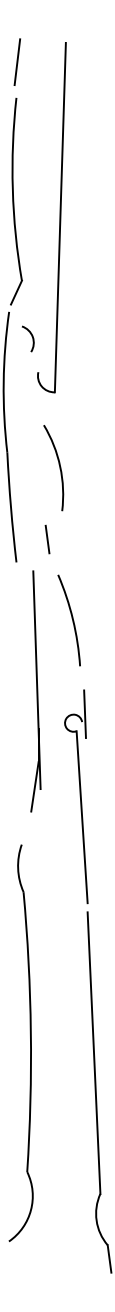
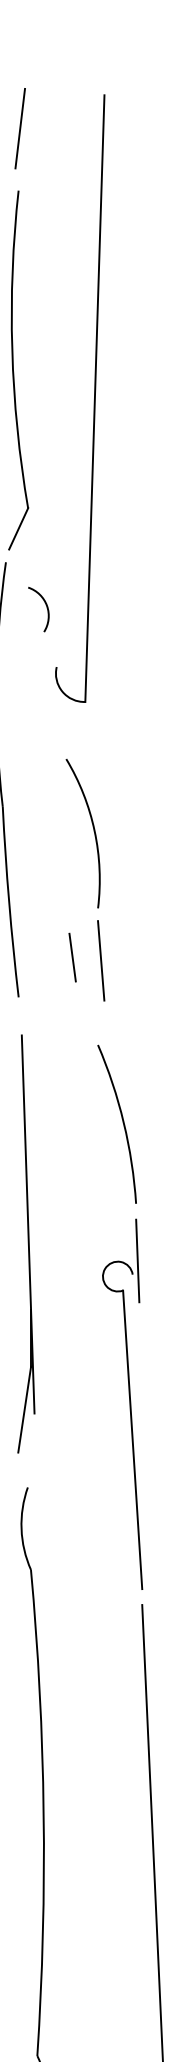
line: (63, 541) -> (100, 961), added
arc: (71, 618) -> (121, 1120), moved
part: (35, 691) -> (25, 1244), moved

